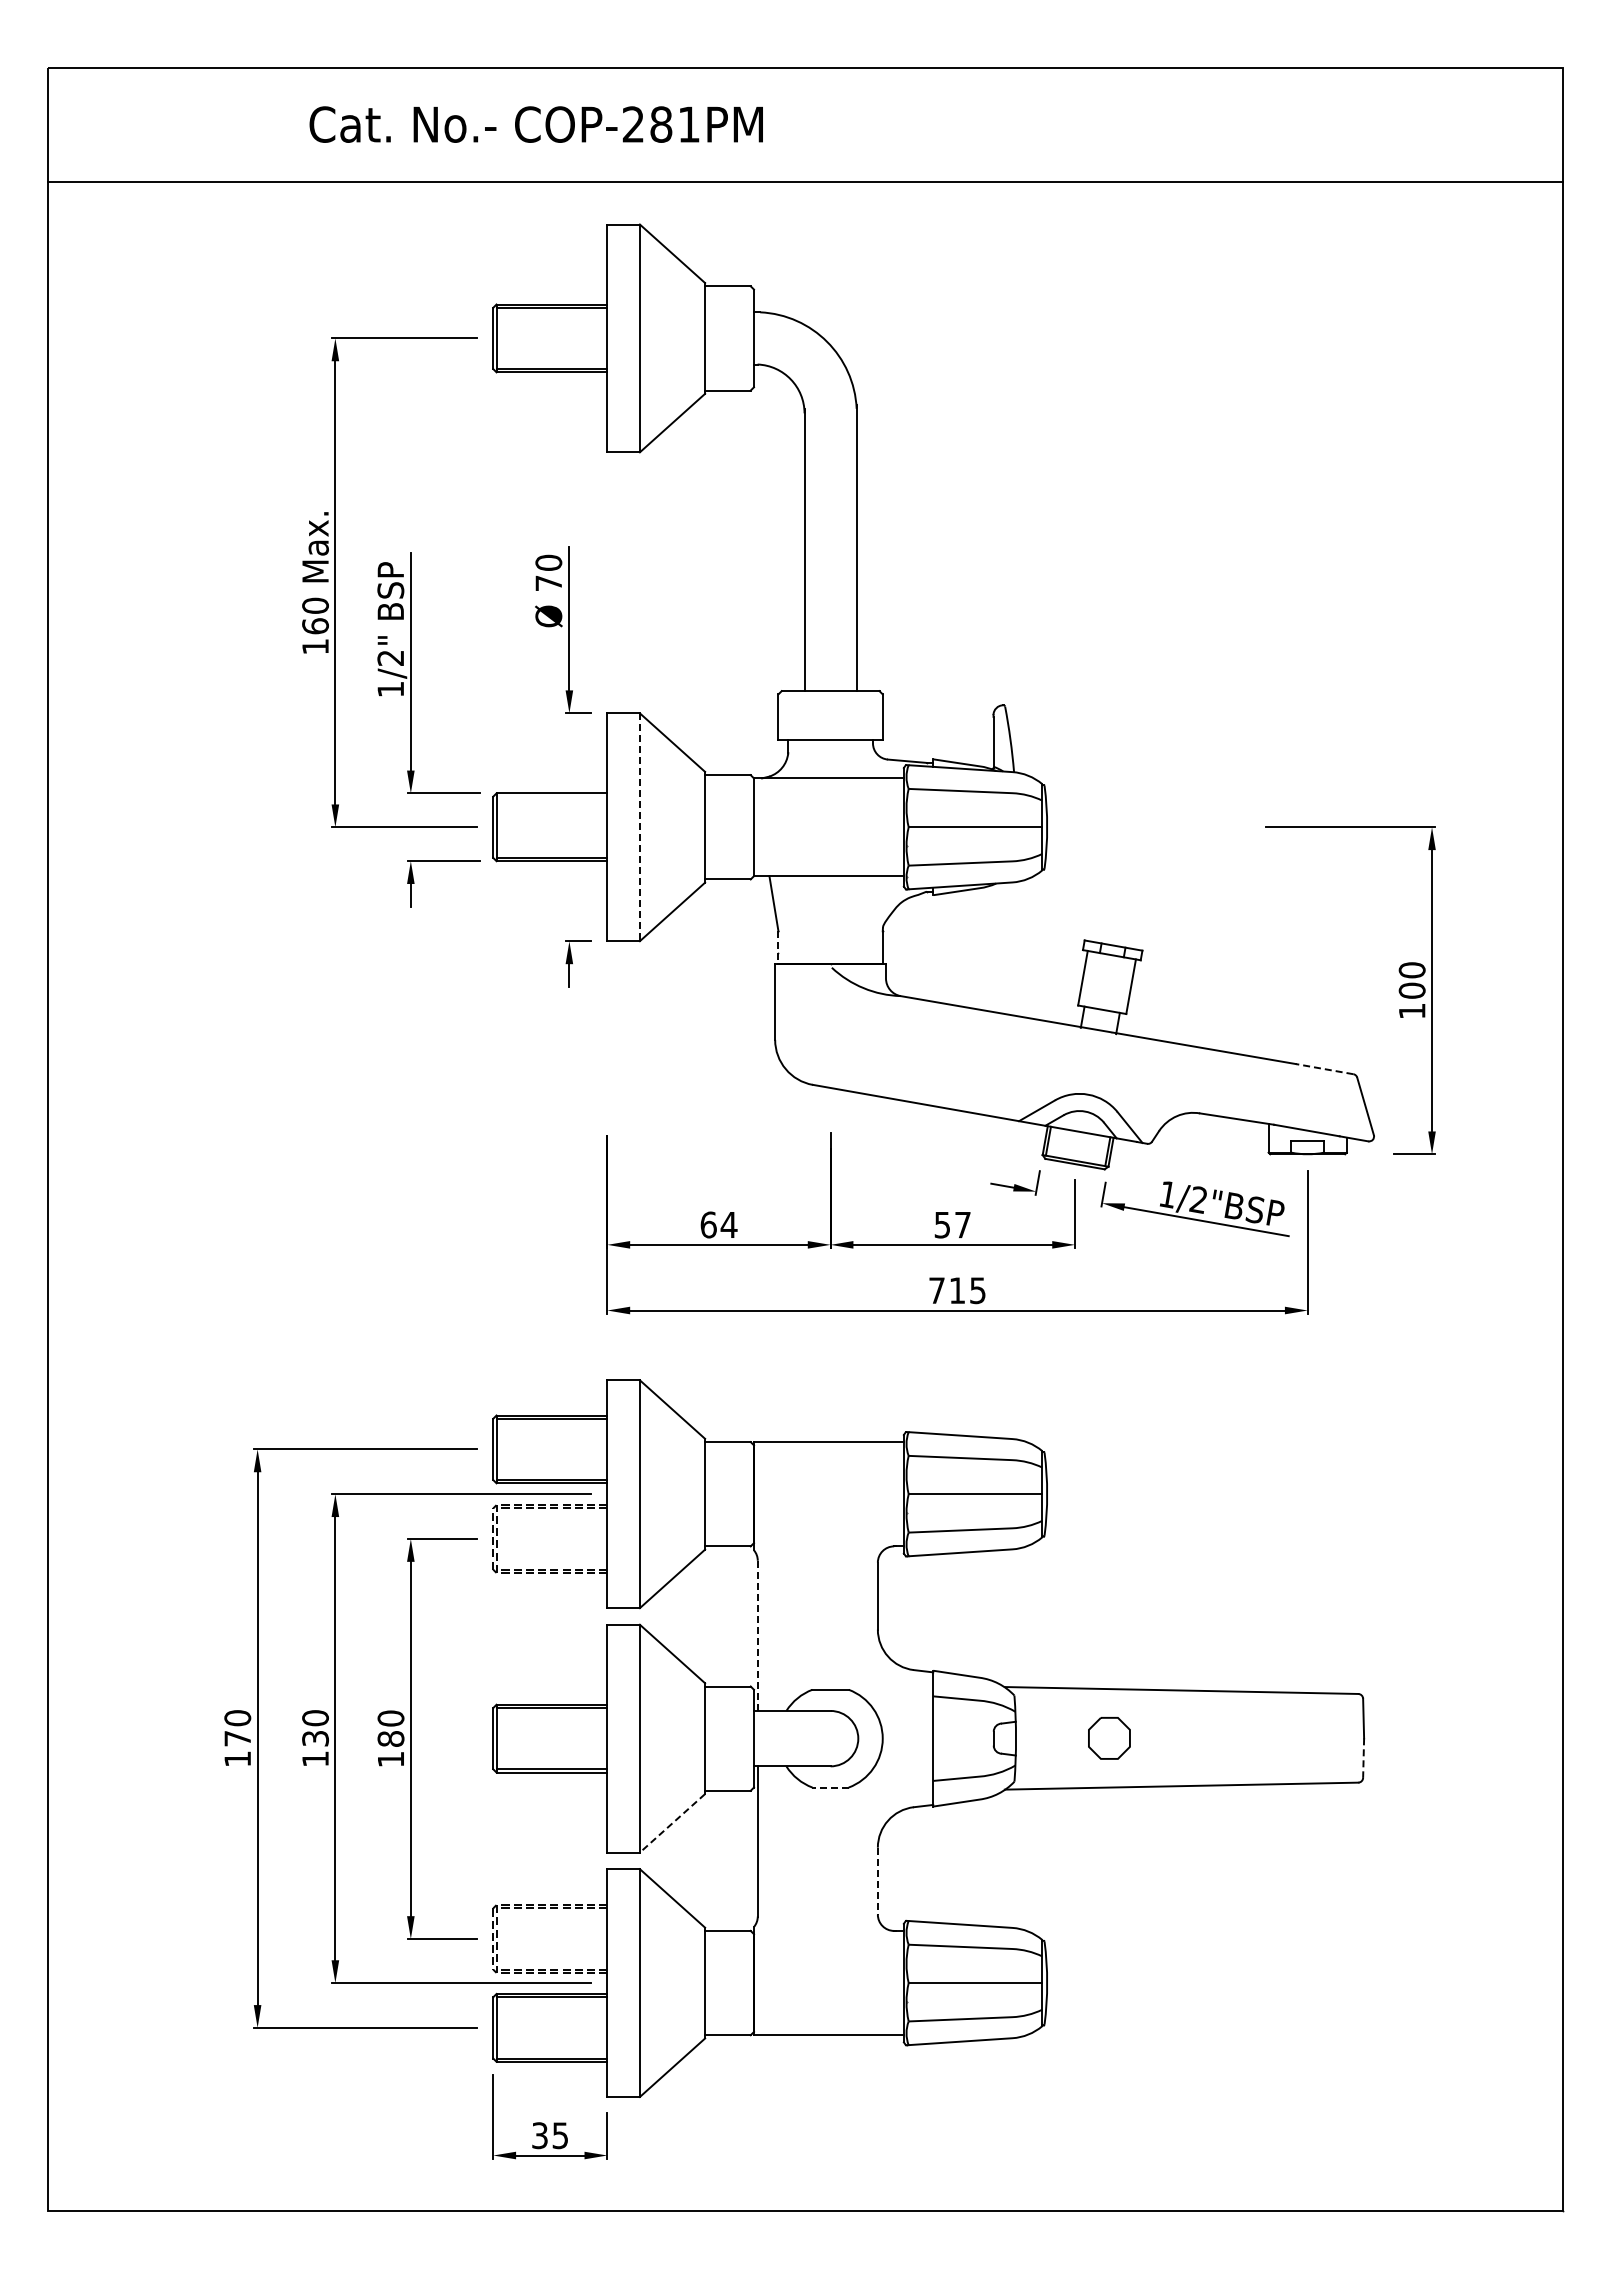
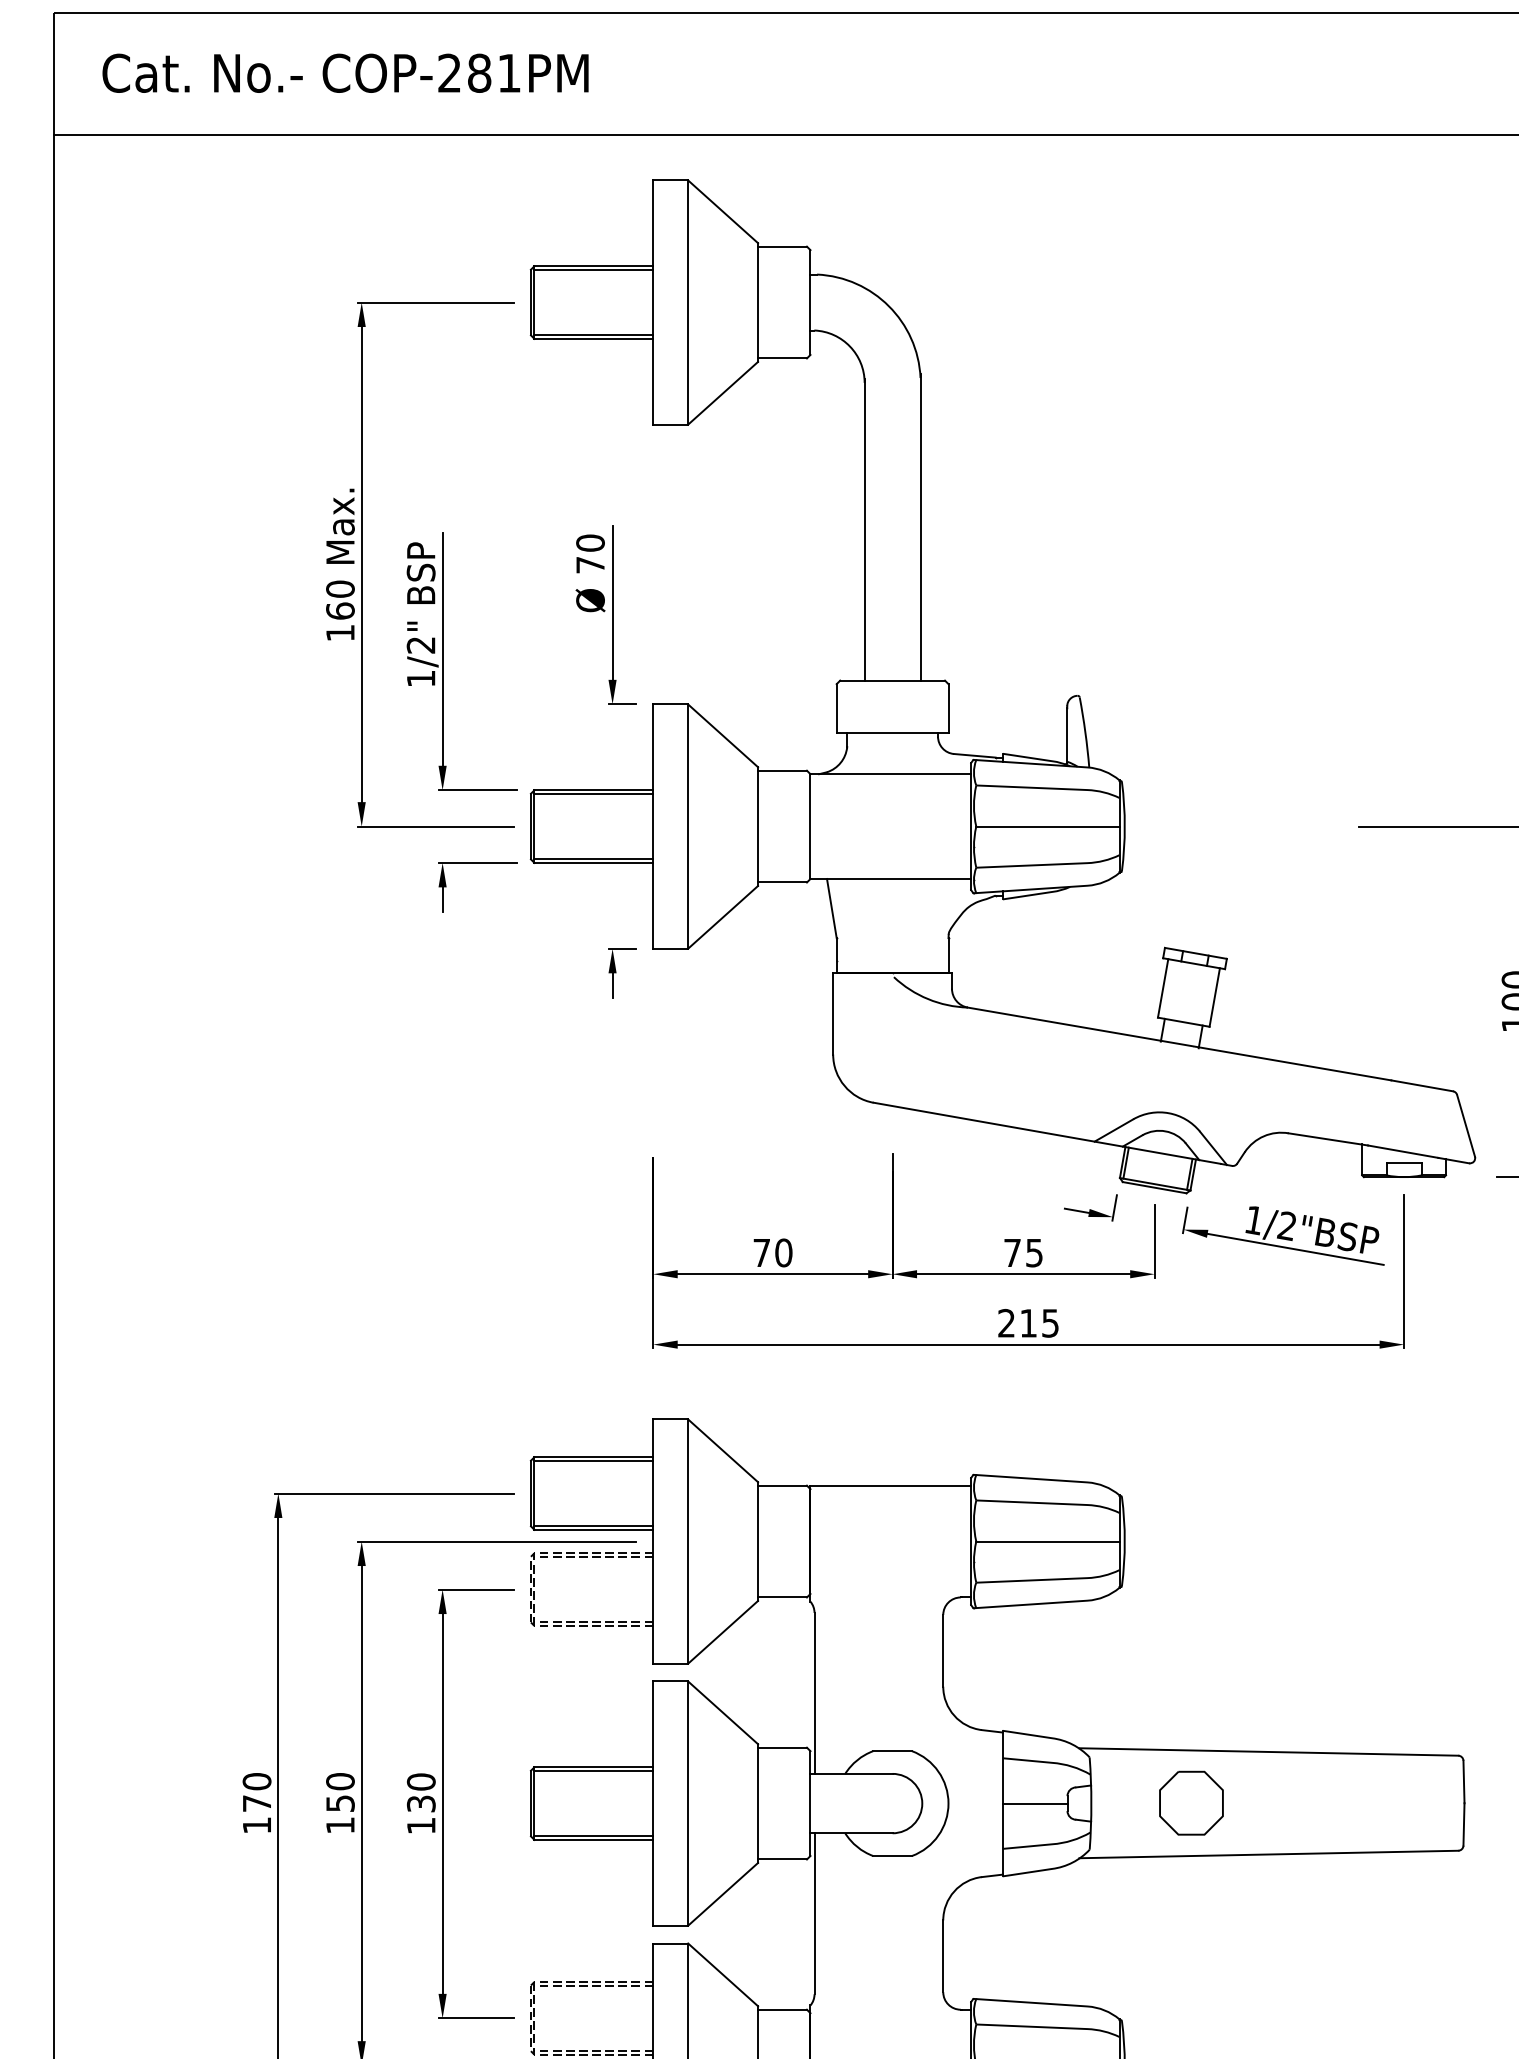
text: (535, 124) -> (344, 73), moved
line: (551, 796) -> (593, 793), added
line: (639, 827) -> (687, 826), dashed -> solid
line: (778, 948) -> (836, 956), dashed -> solid
line: (1324, 1069) -> (1422, 1086), dashed -> solid
text: (718, 1224) -> (772, 1252), 64 -> 70
text: (952, 1225) -> (1023, 1253), 57 -> 75
text: (936, 1290) -> (1006, 1323), 715 -> 215
line: (757, 1636) -> (814, 1694), dashed -> solid
text: (315, 1738) -> (340, 1803), 130 -> 150
text: (390, 1738) -> (420, 1803), 180 -> 130
line: (963, 1738) -> (1035, 1803), added
part: (1109, 1738) -> (1191, 1803), size x1.43
line: (1363, 1758) -> (1463, 1824), dashed -> solid
line: (830, 1787) -> (892, 1855), dashed -> solid
line: (672, 1823) -> (723, 1894), dashed -> solid
line: (877, 1881) -> (942, 1956), dashed -> solid

